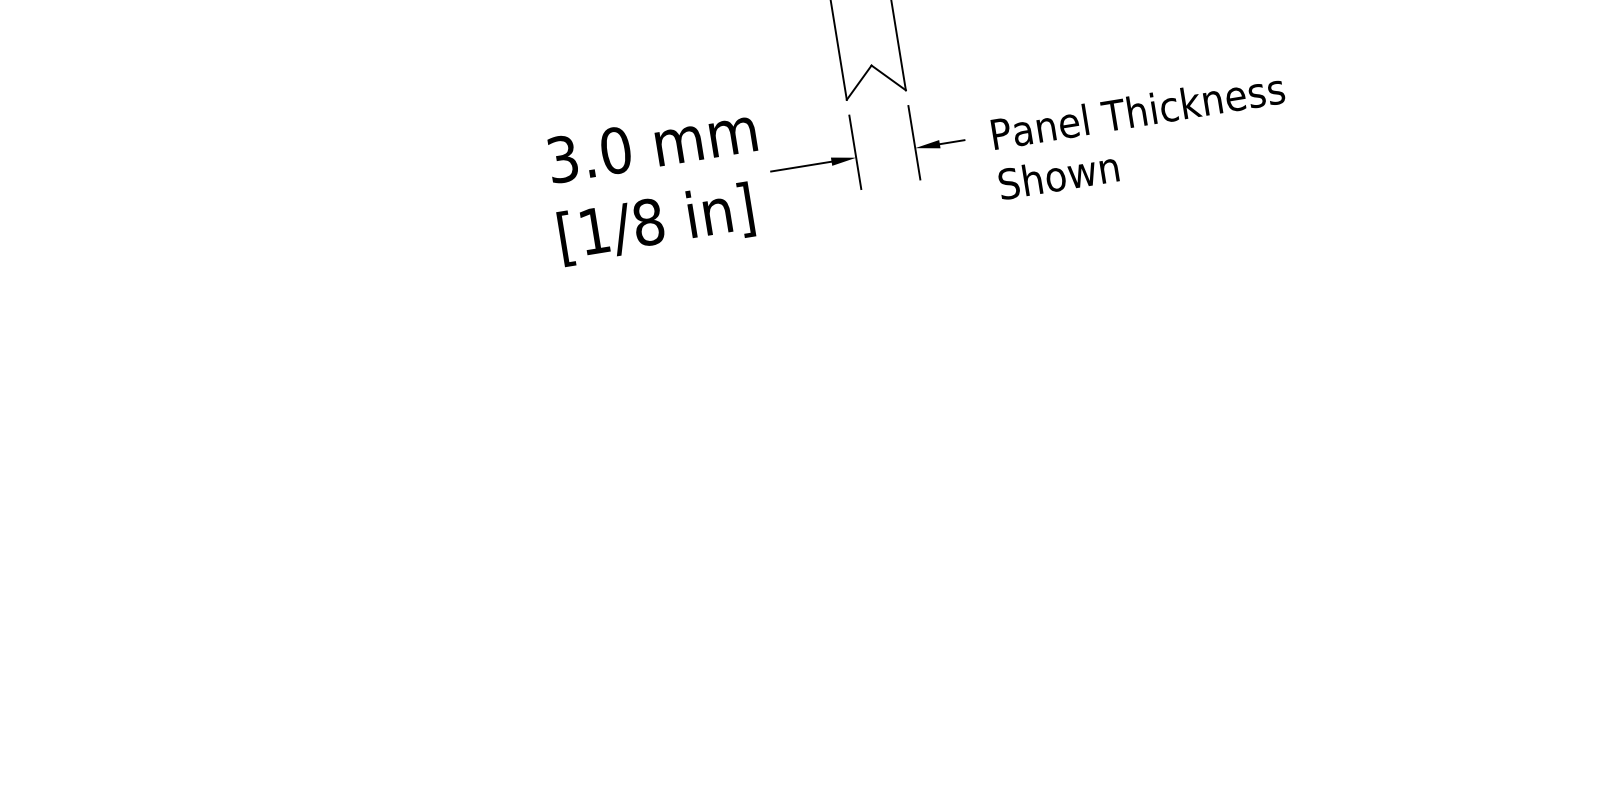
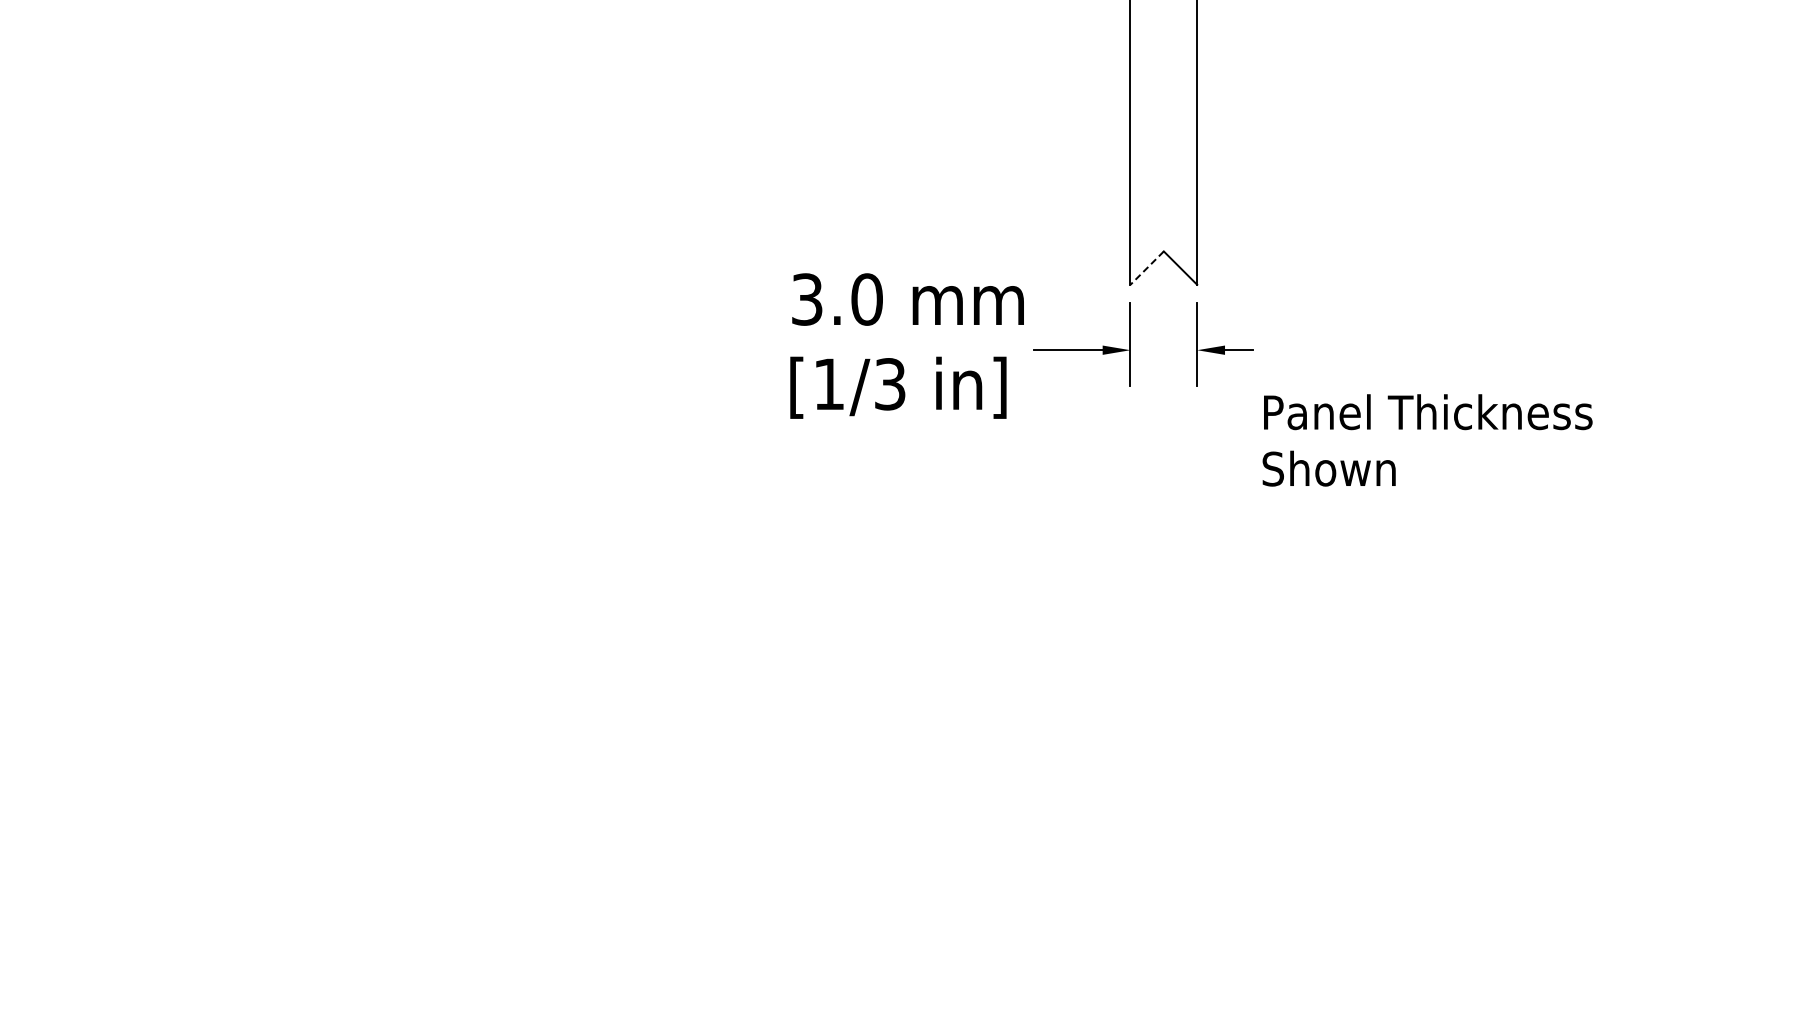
line: (859, 82) -> (1147, 268), solid -> dashed
text: (1141, 136) -> (1427, 440), moved
text: (647, 222) -> (889, 384), [1/8 -> [1/3

